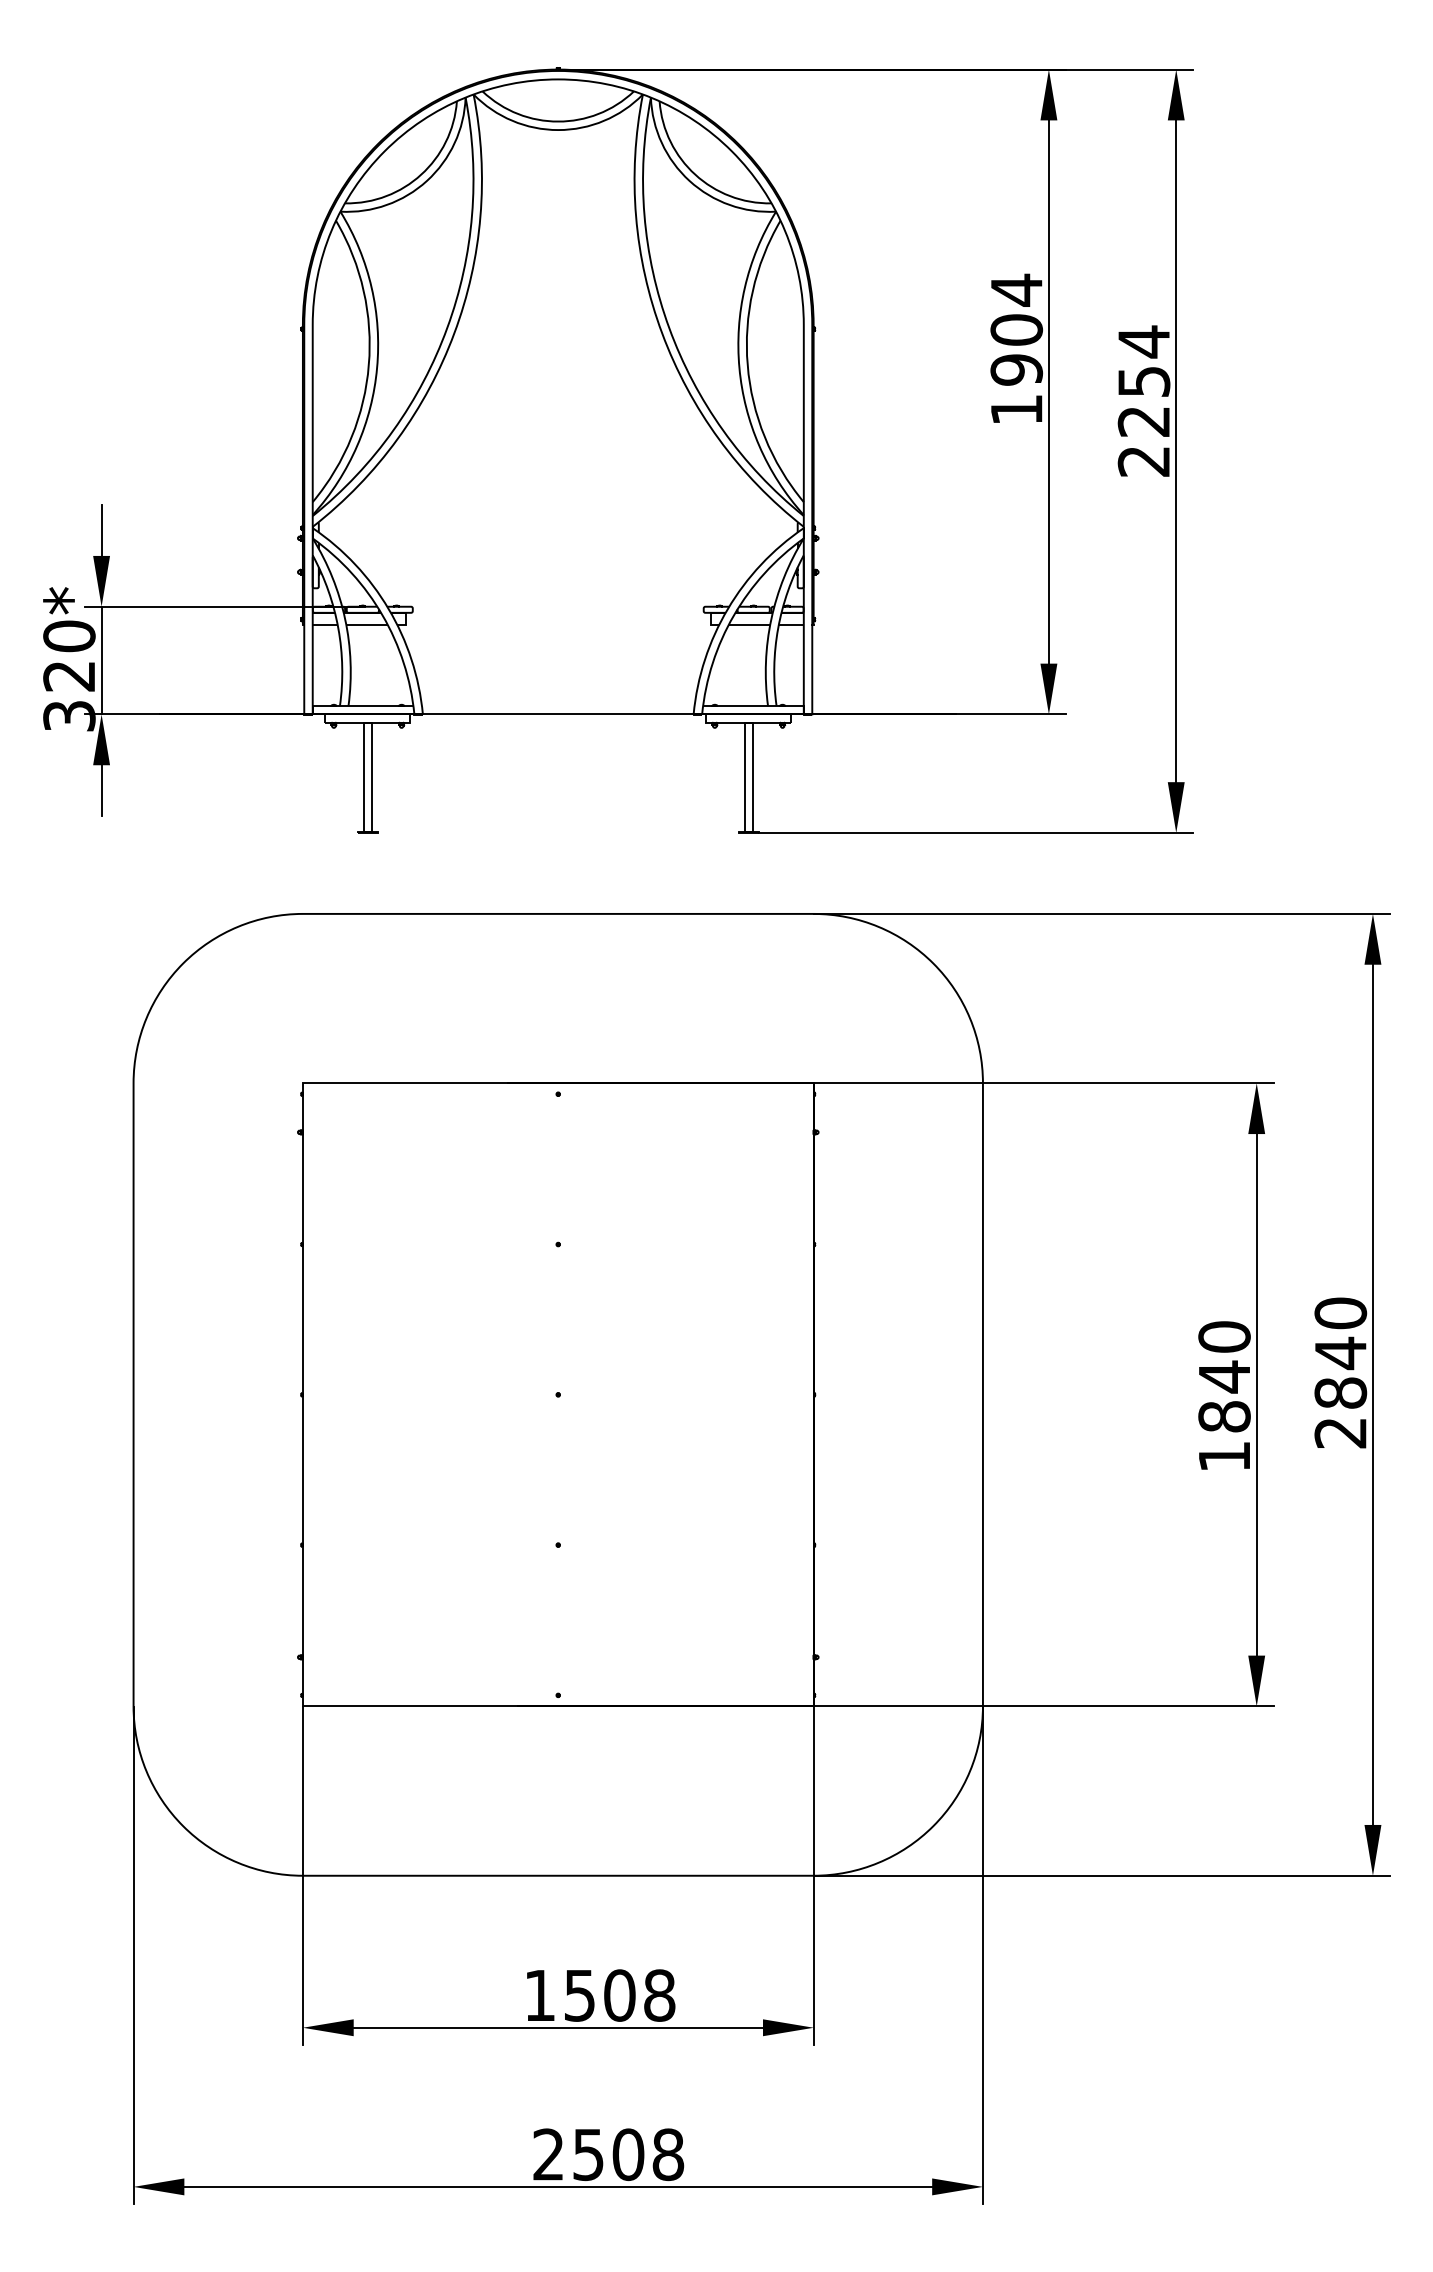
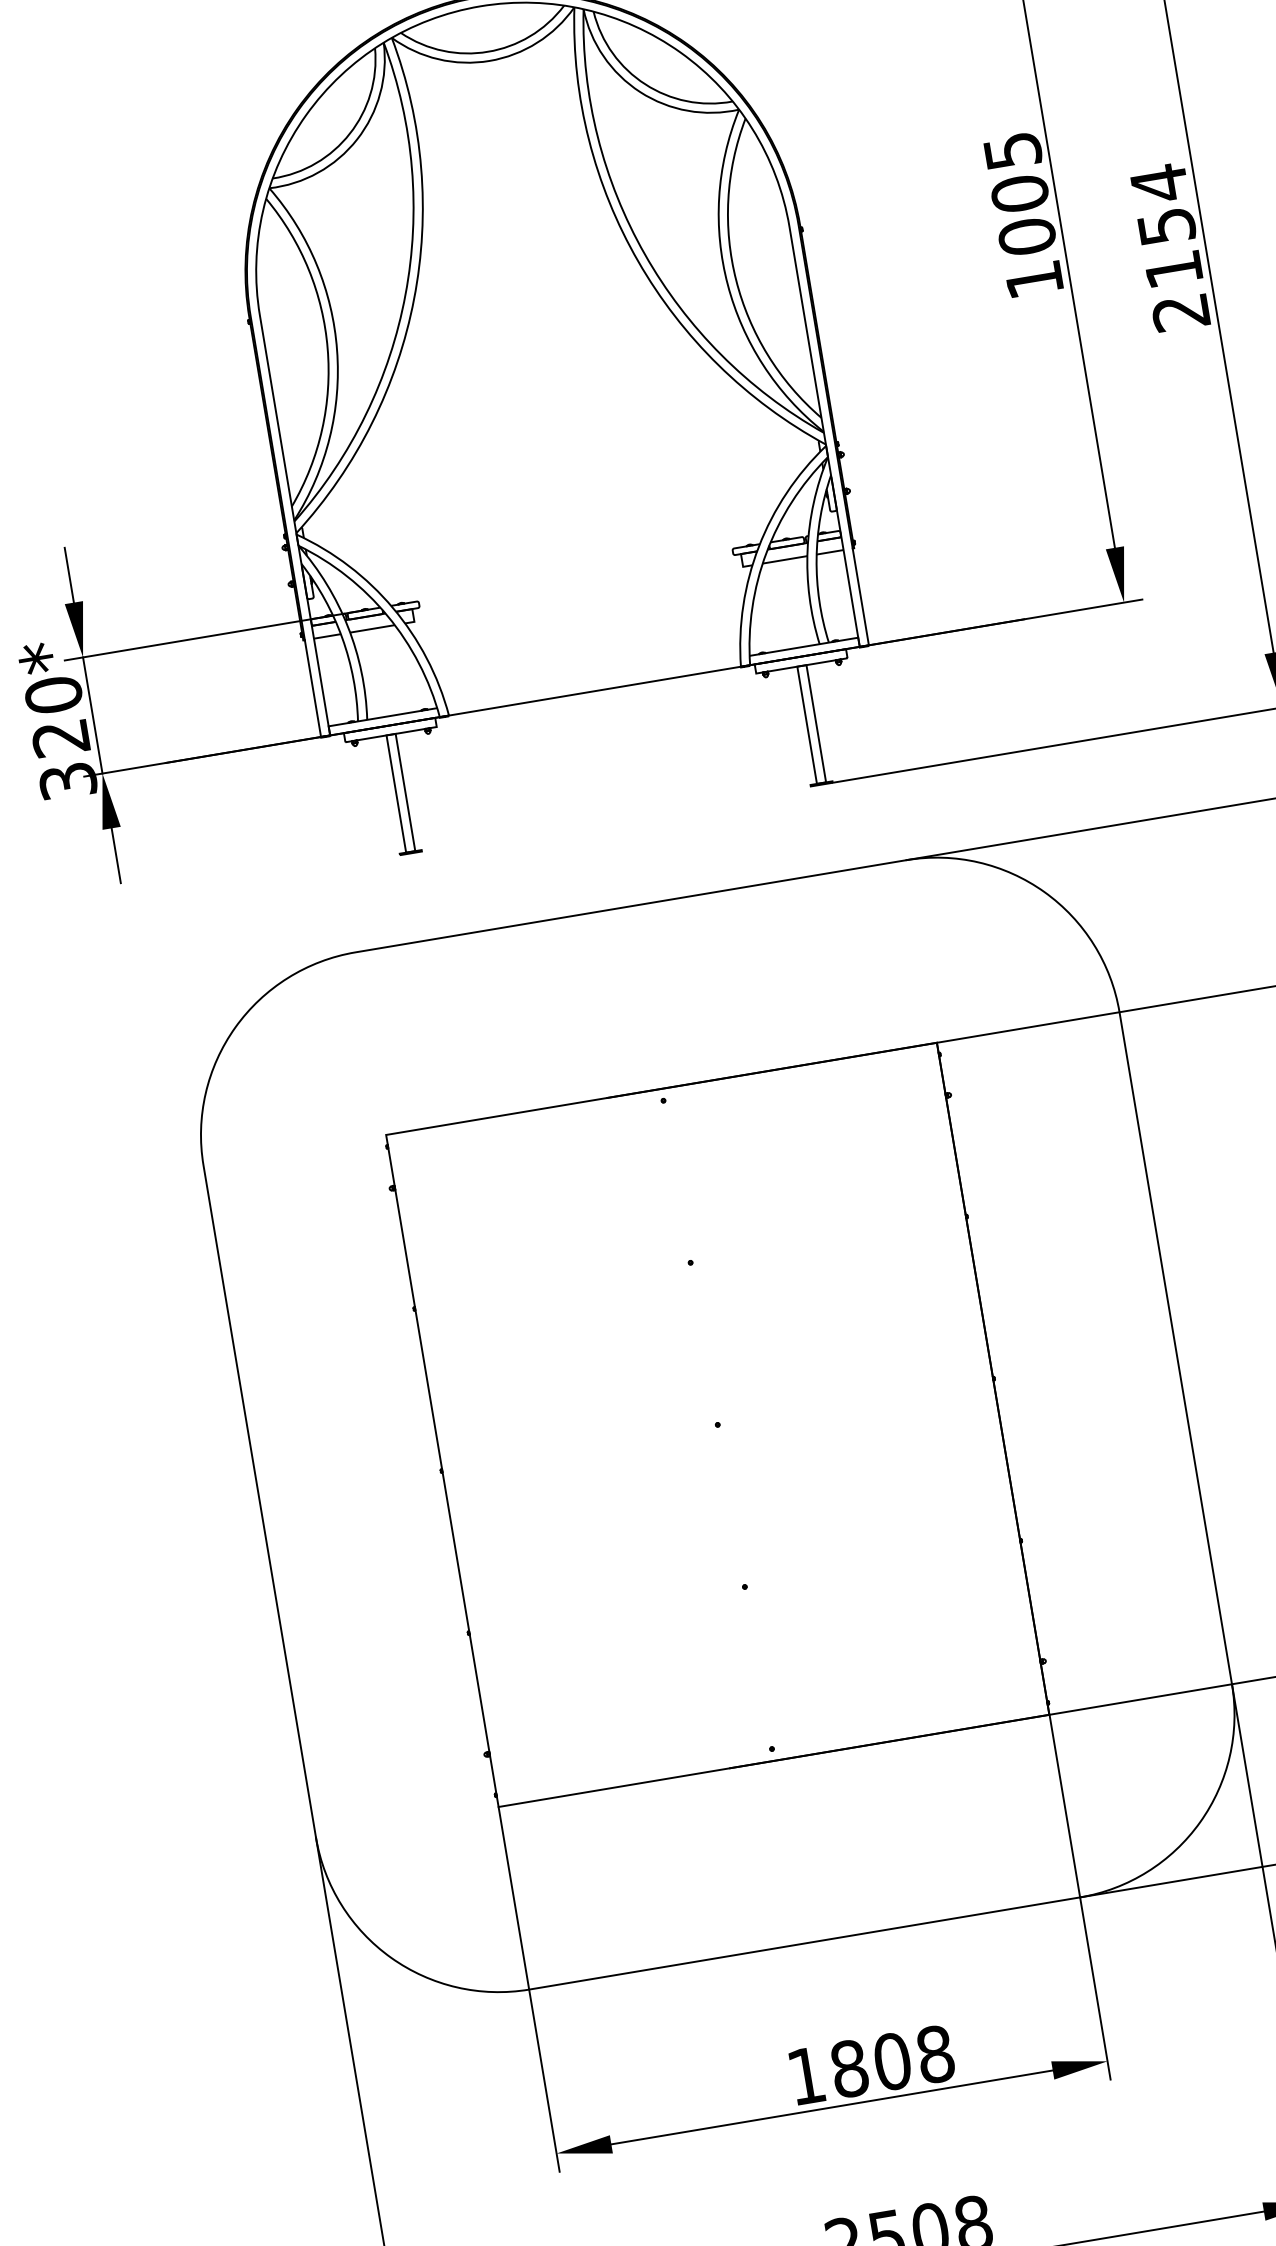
text: (1016, 329) -> (1019, 193), 1904 -> 1005
text: (1143, 421) -> (1173, 269), 2254 -> 2154
text: (579, 1995) -> (849, 2068), 1508 -> 1808

